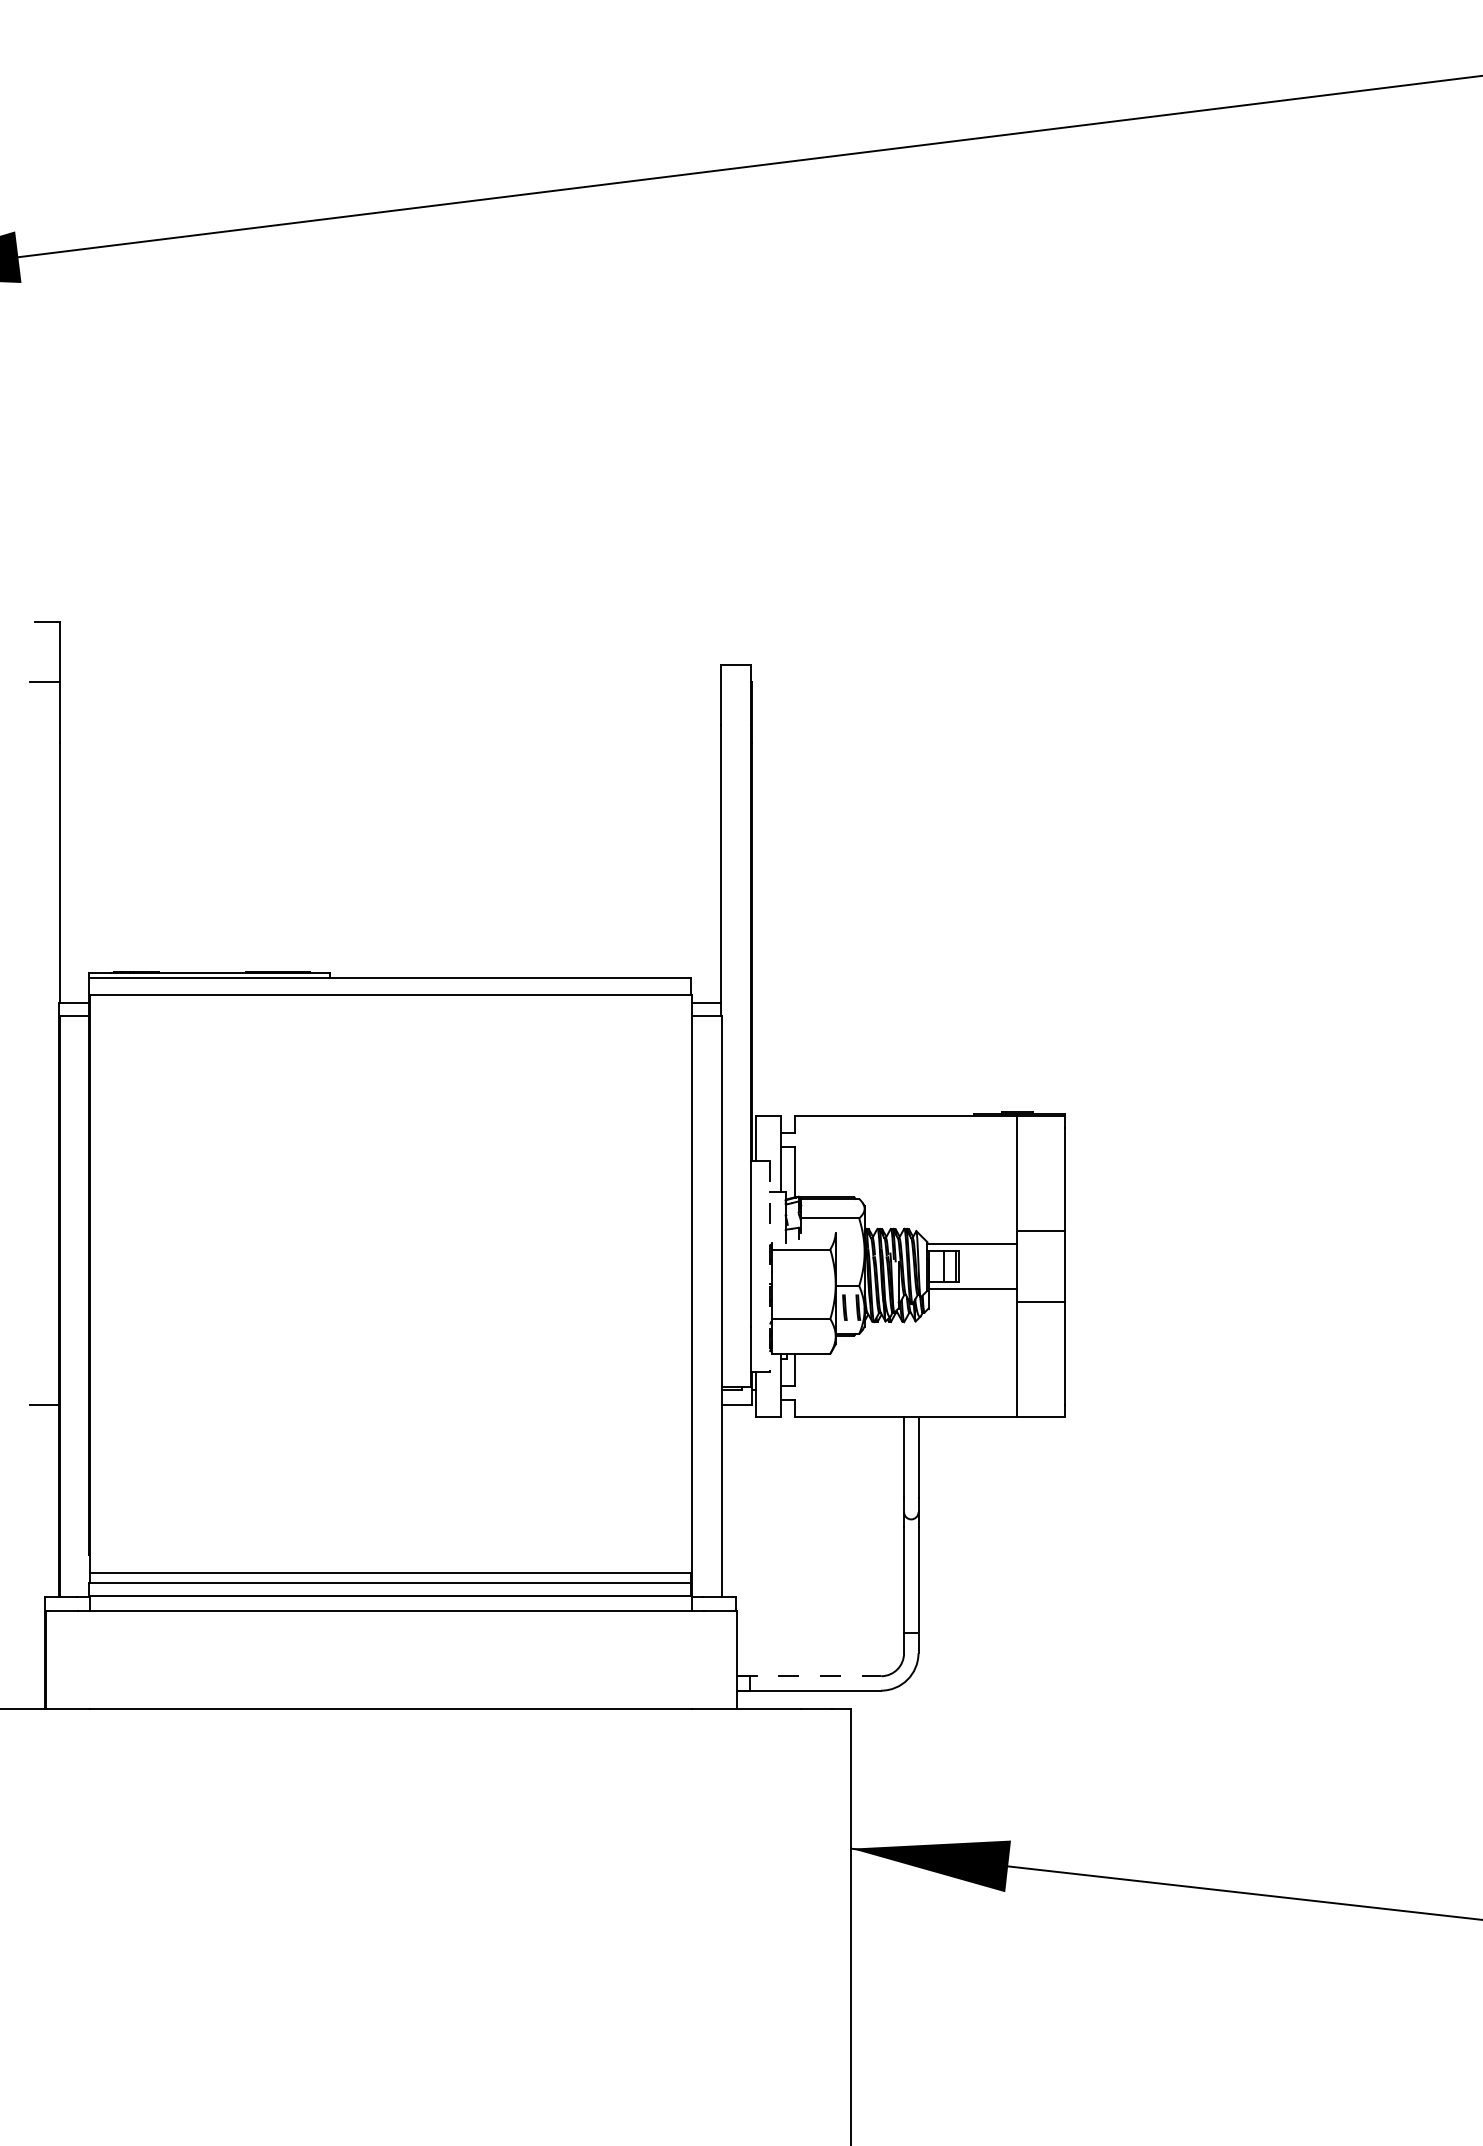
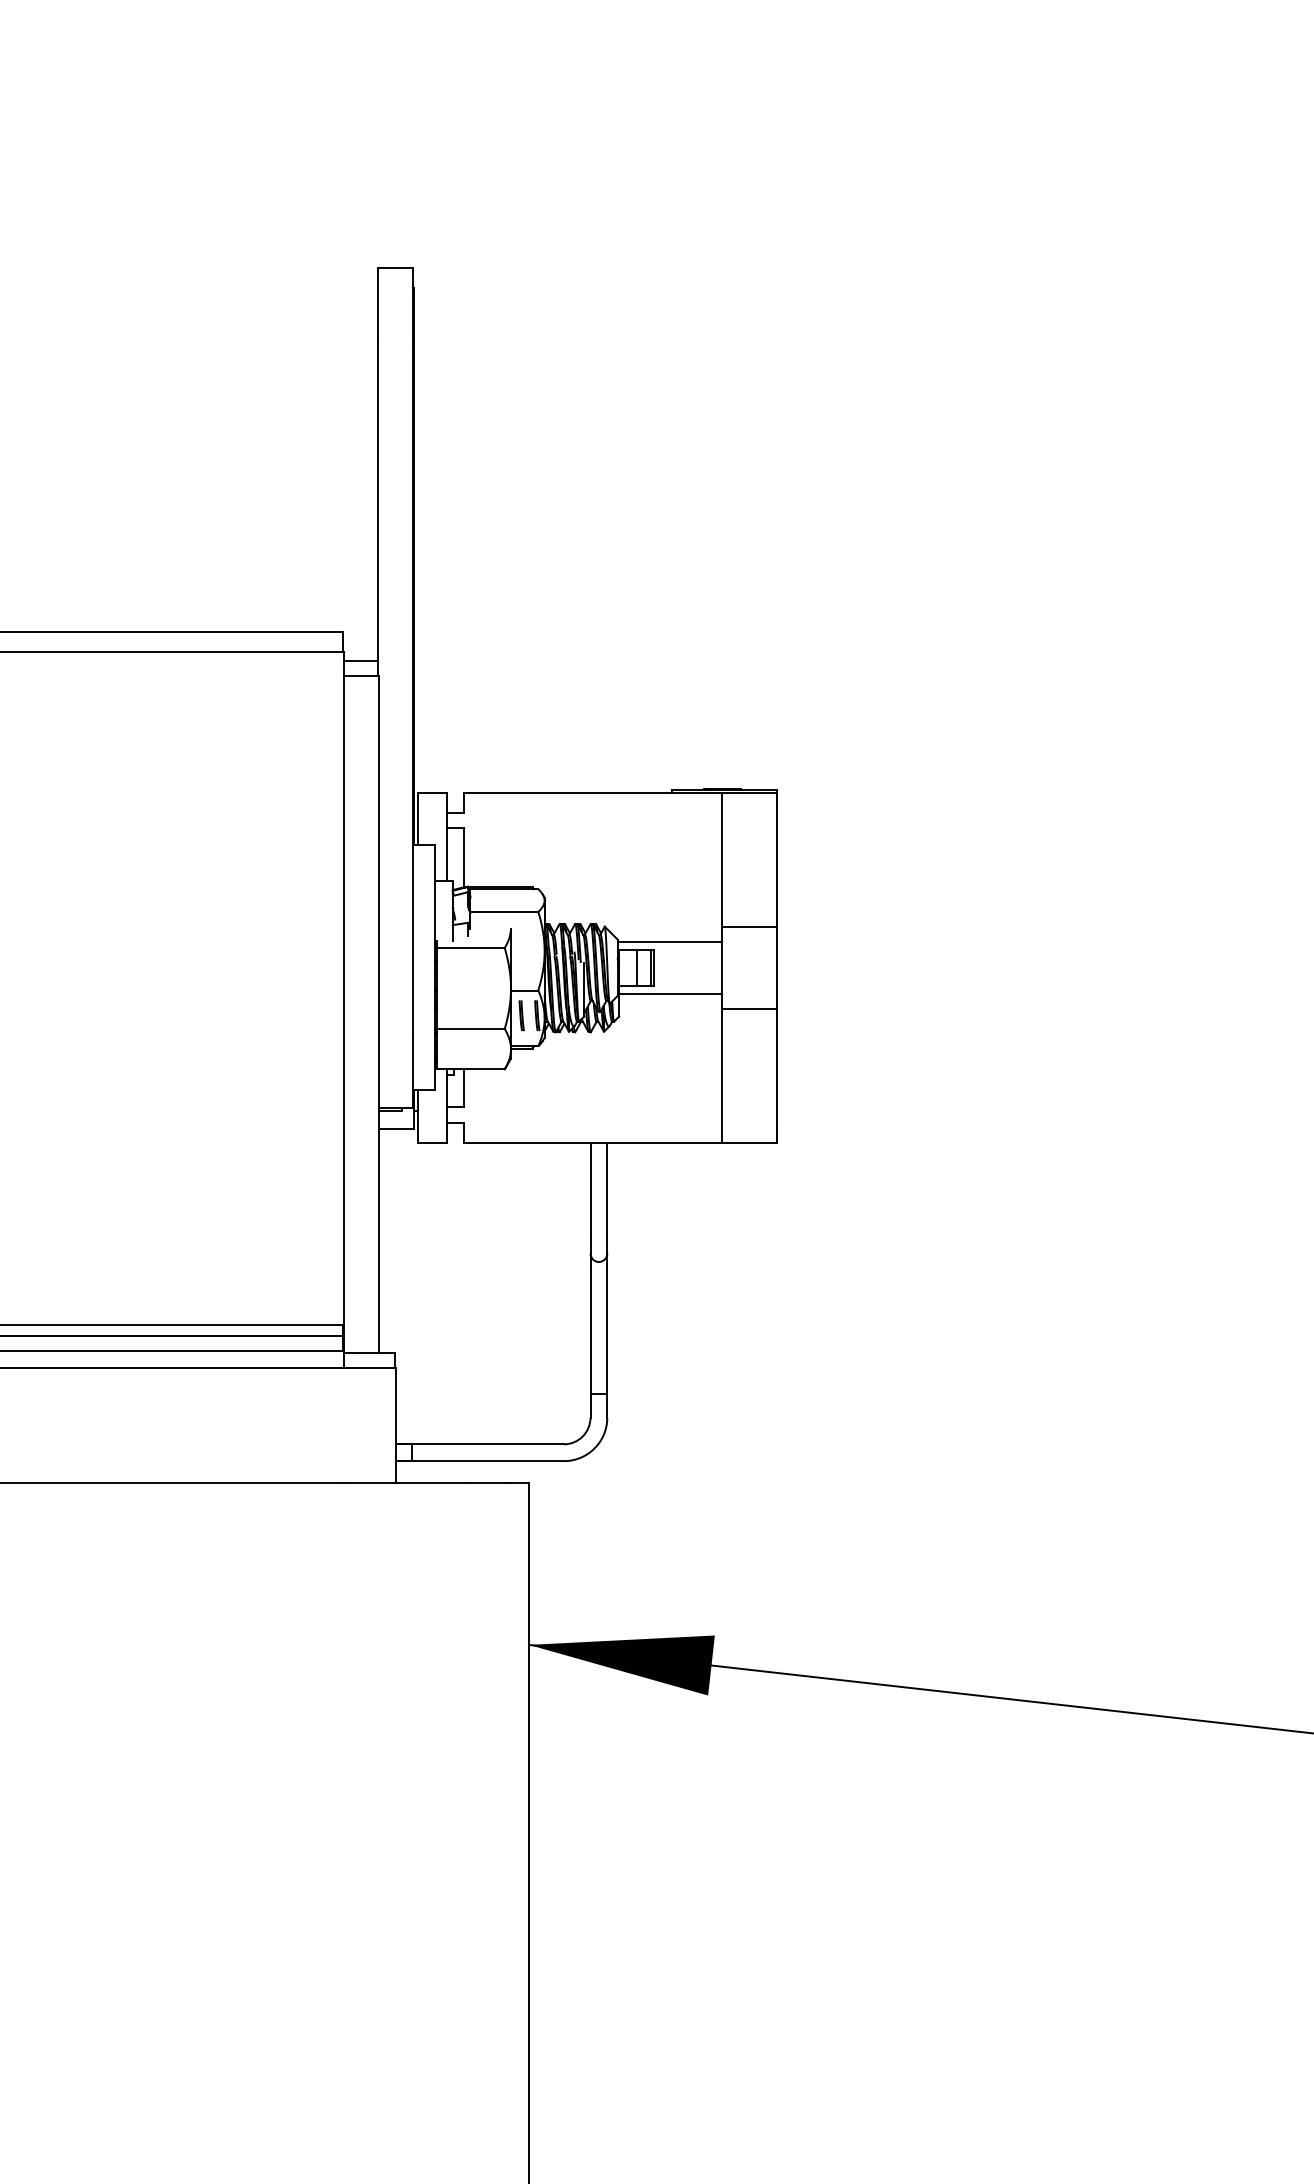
line: (770, 1266) -> (435, 967), dashed -> solid
line: (809, 1676) -> (480, 1444), dashed -> solid

